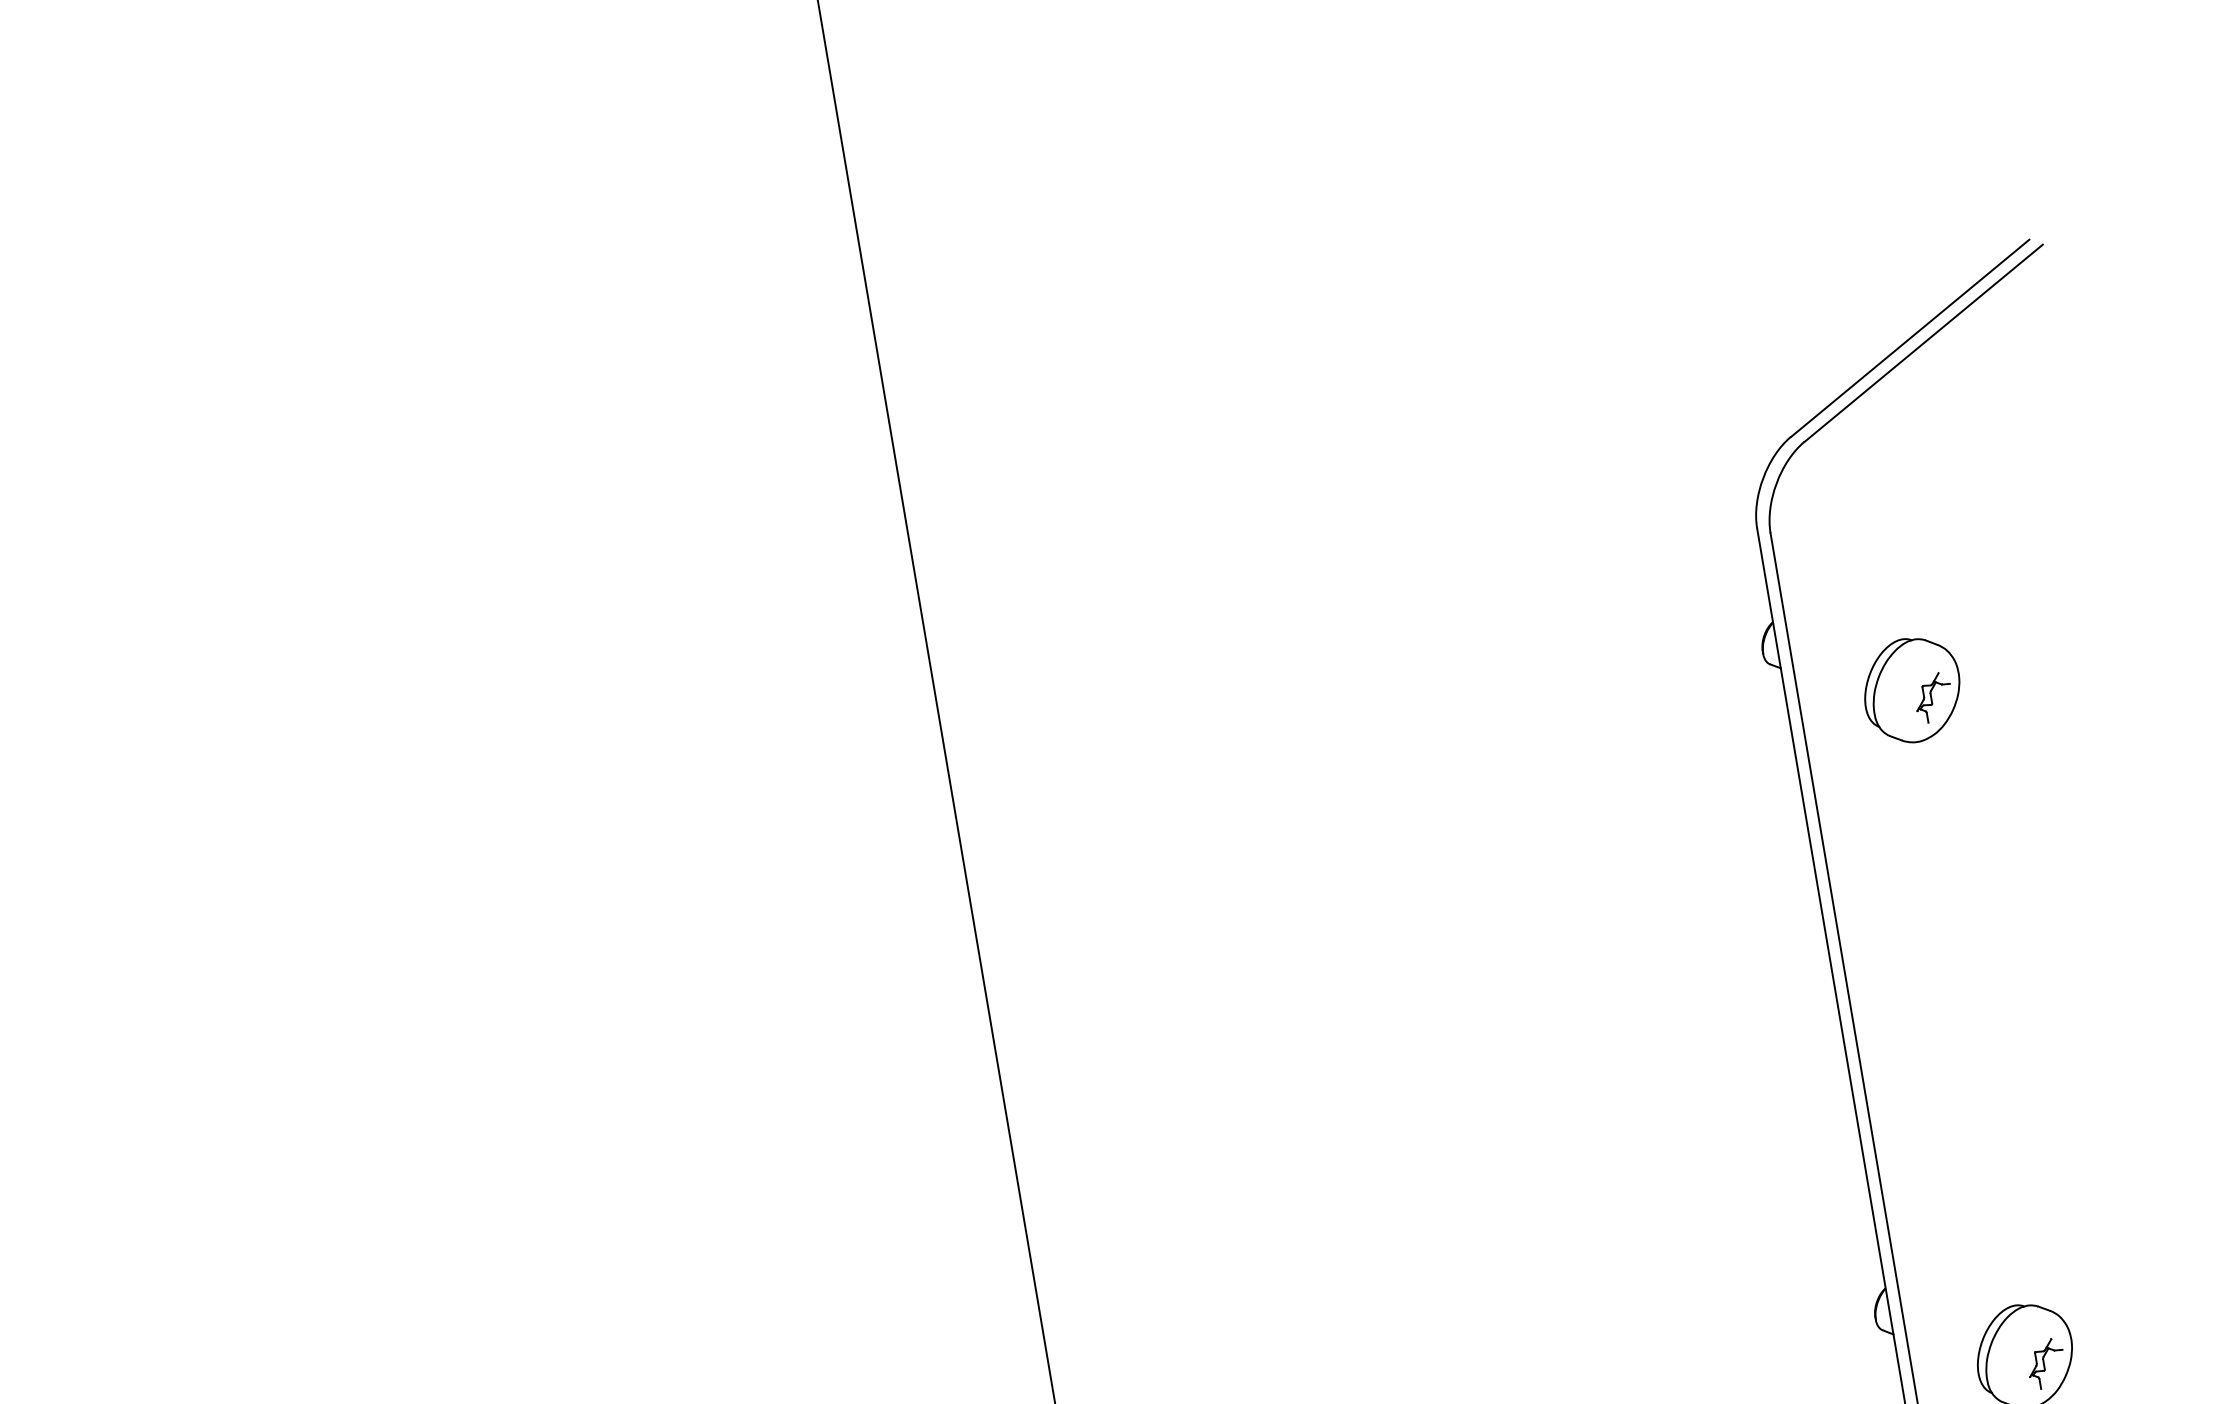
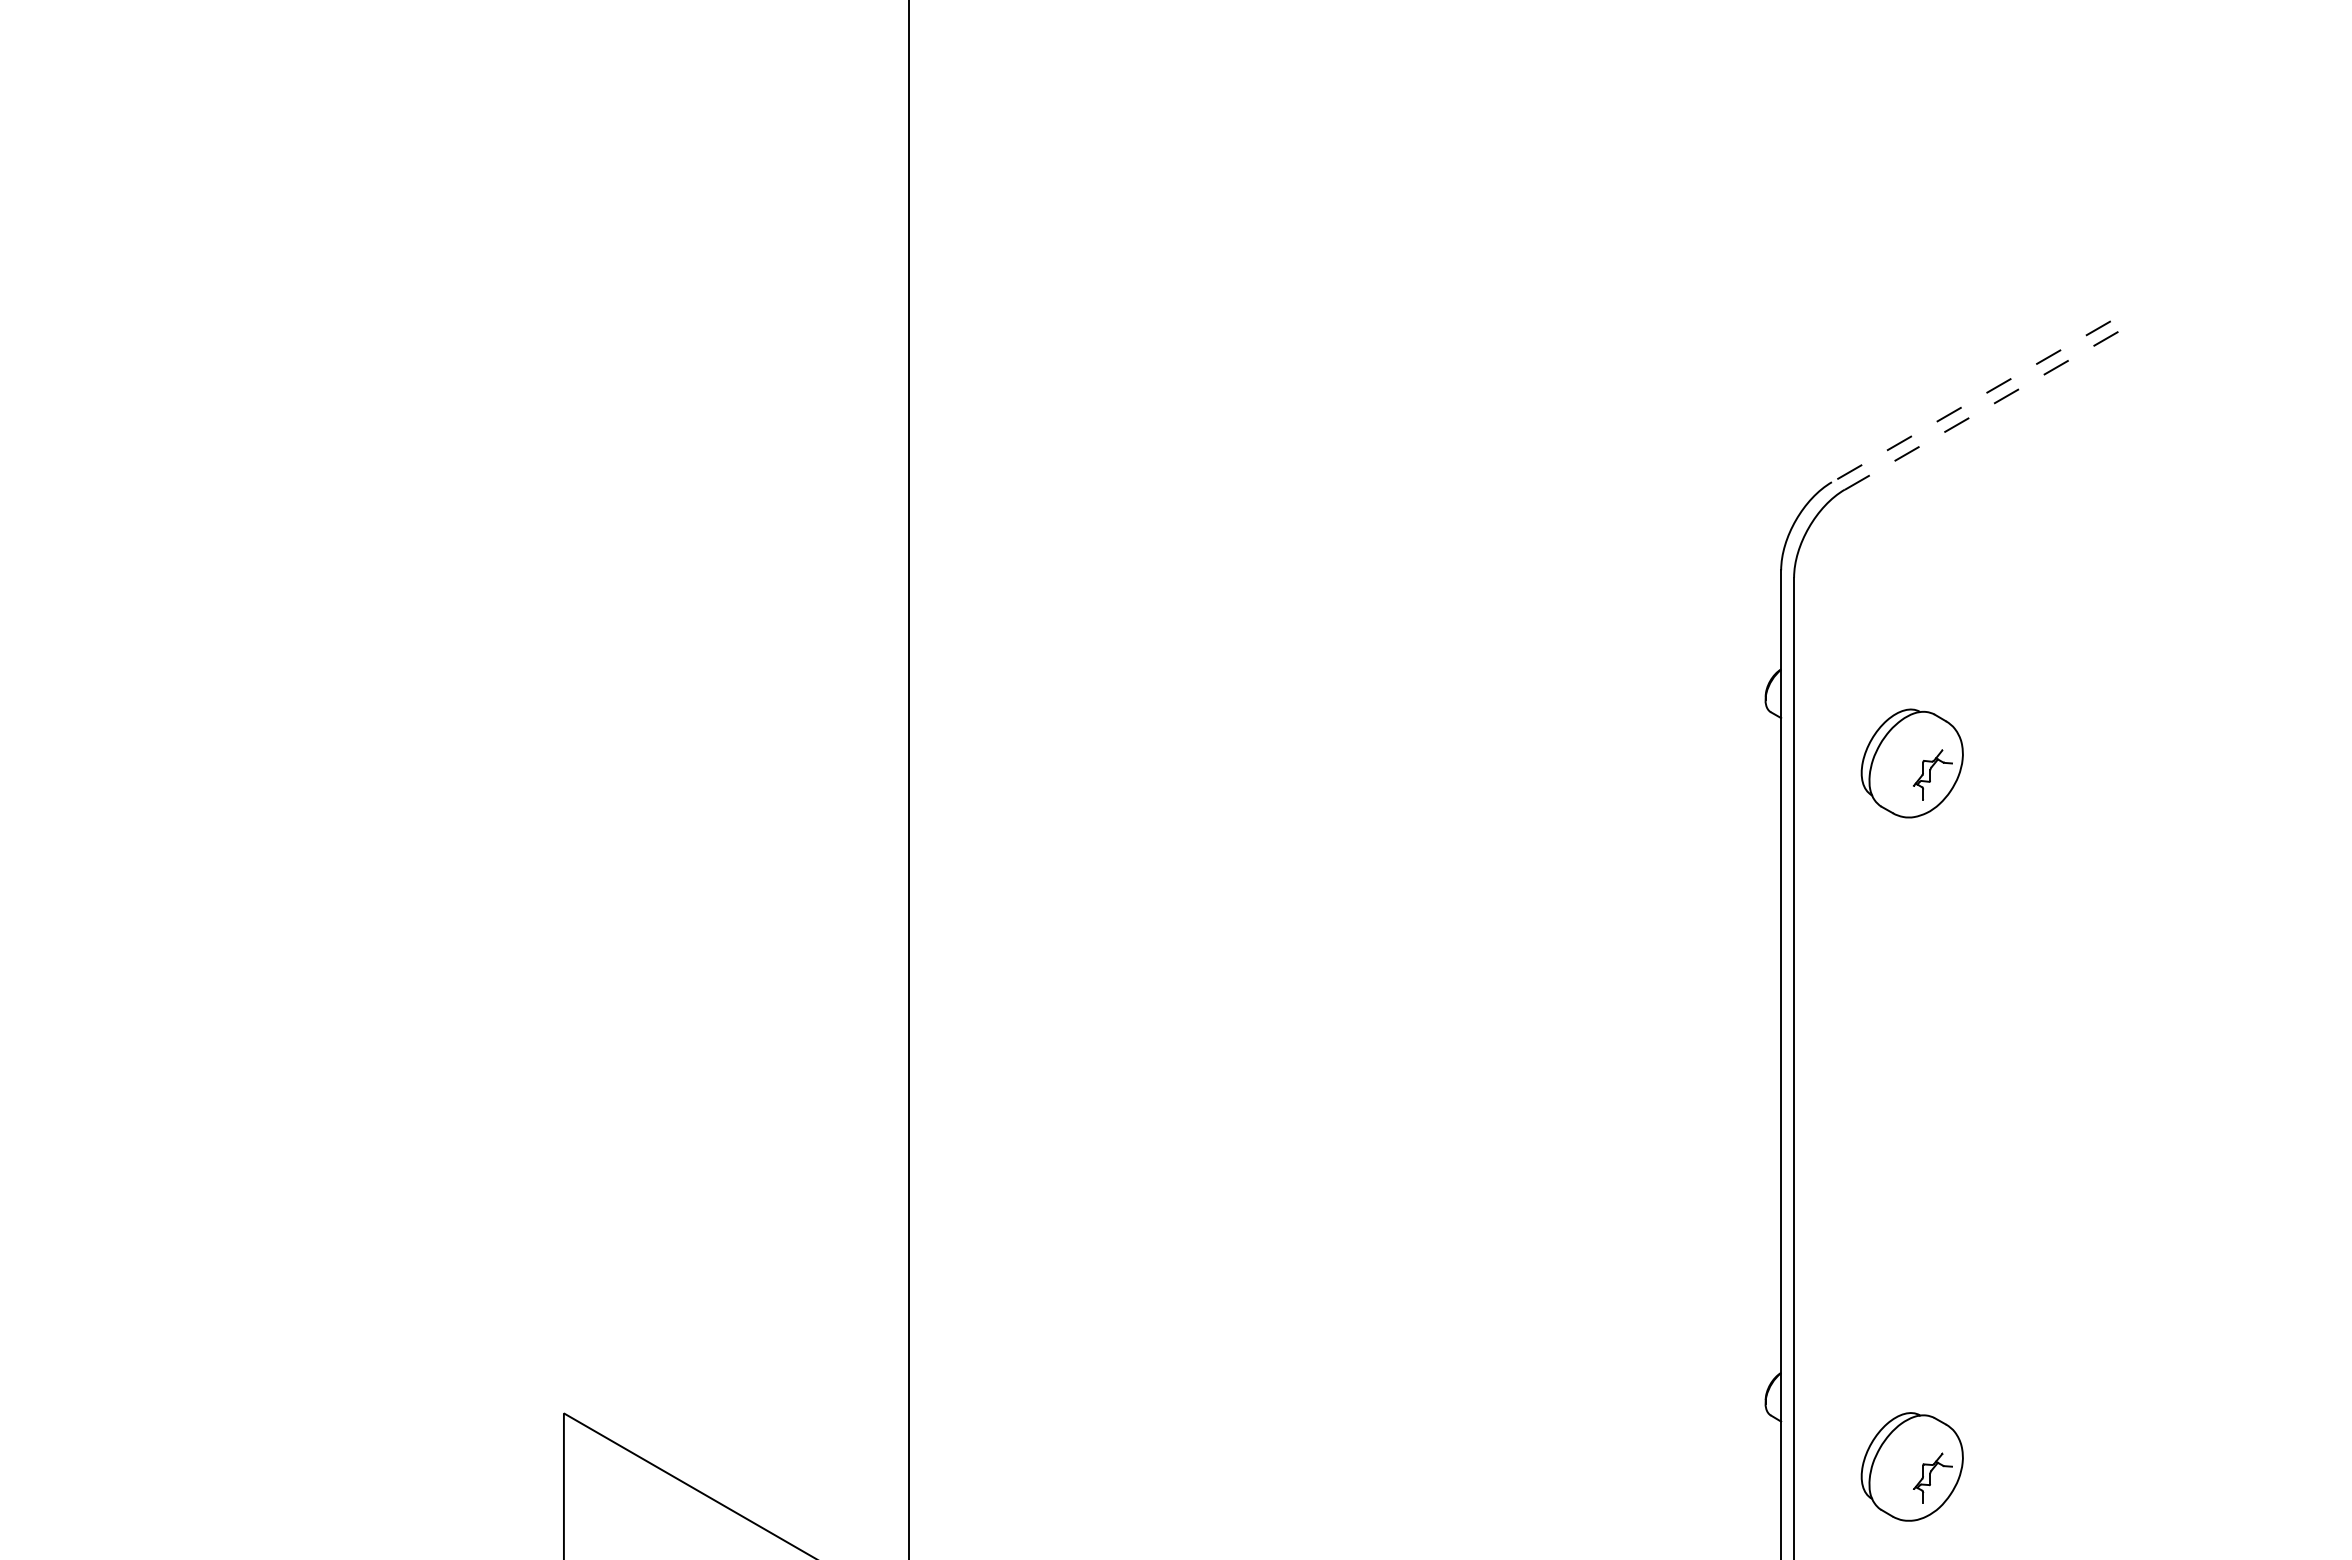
line: (1909, 339) -> (1970, 402), solid -> dashed
line: (1923, 343) -> (1984, 409), solid -> dashed

